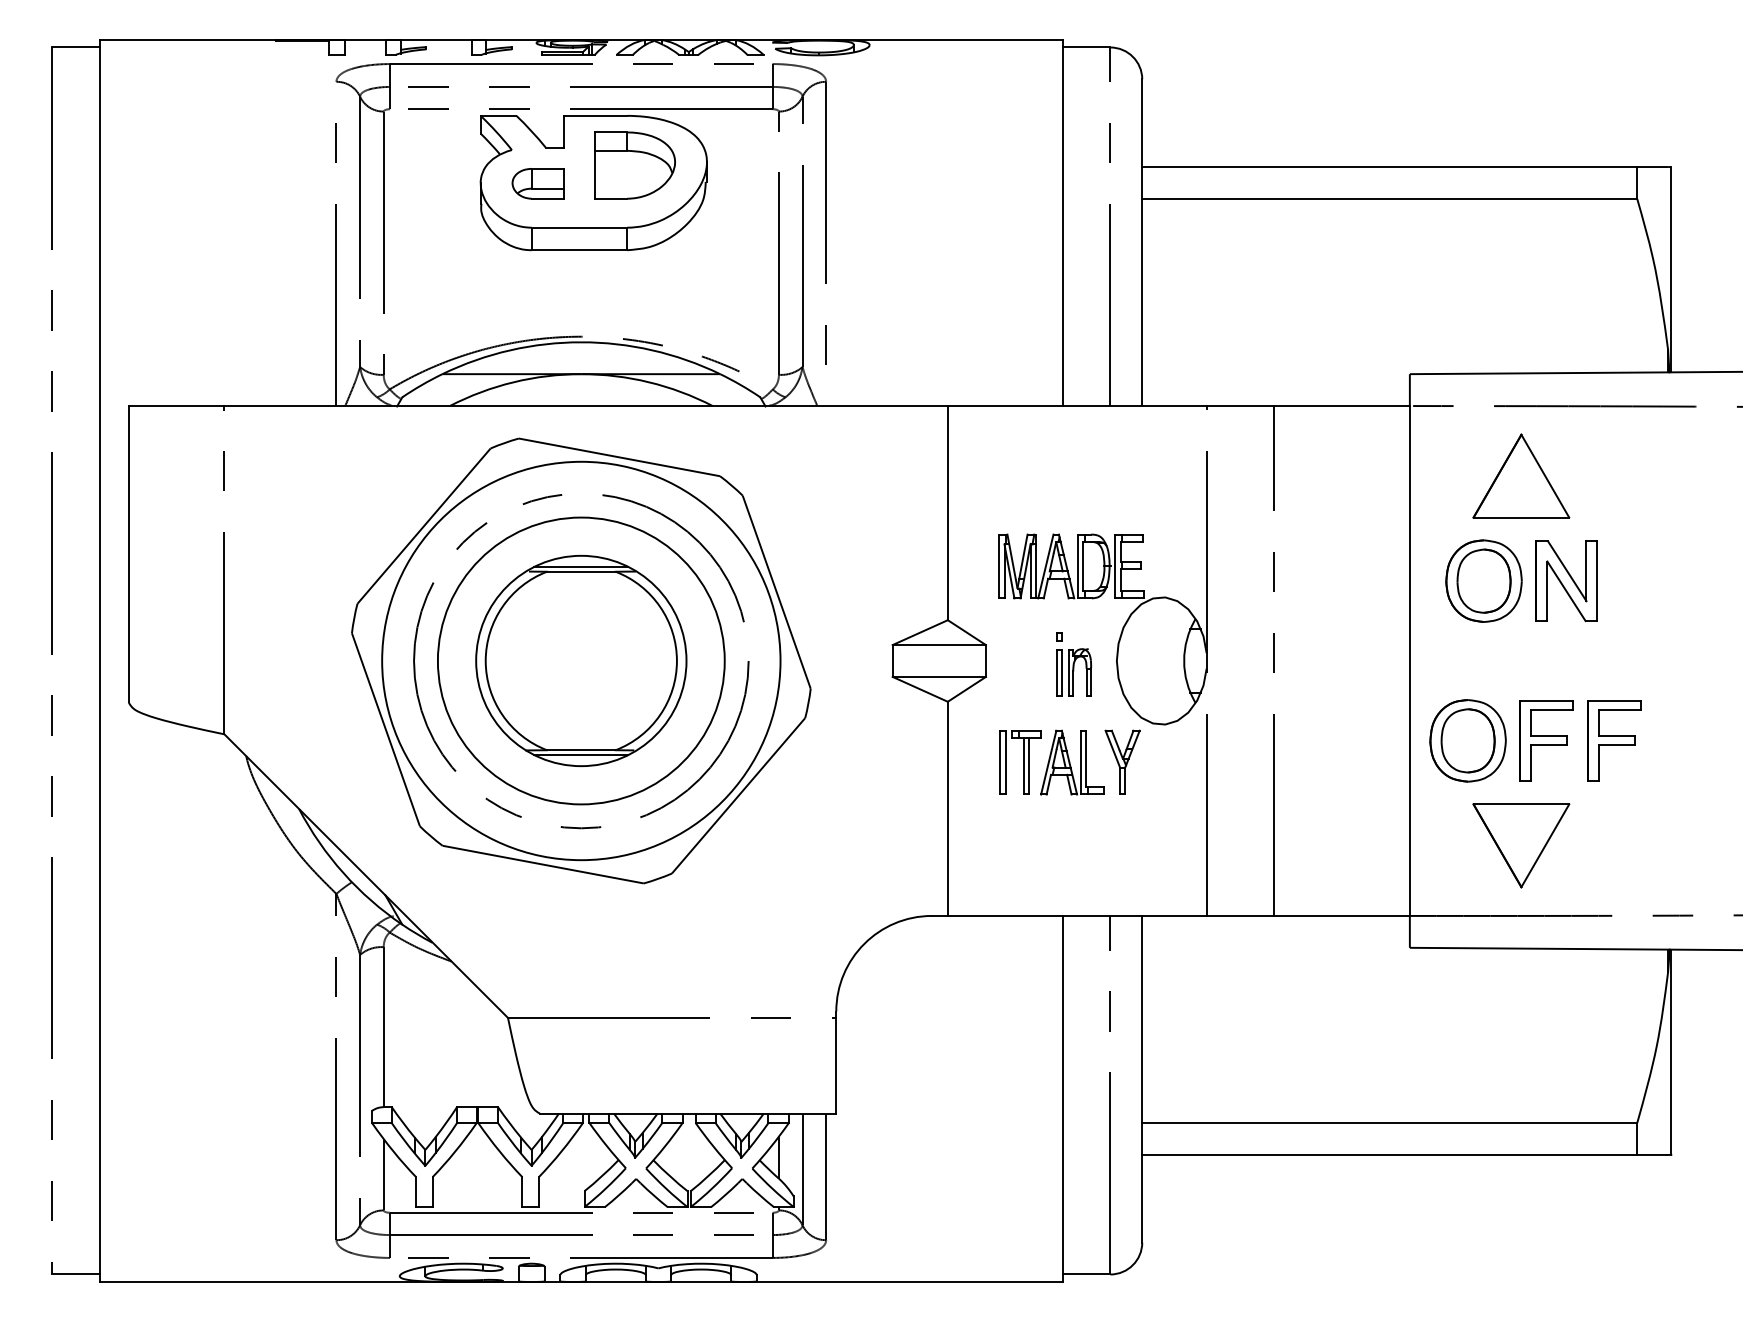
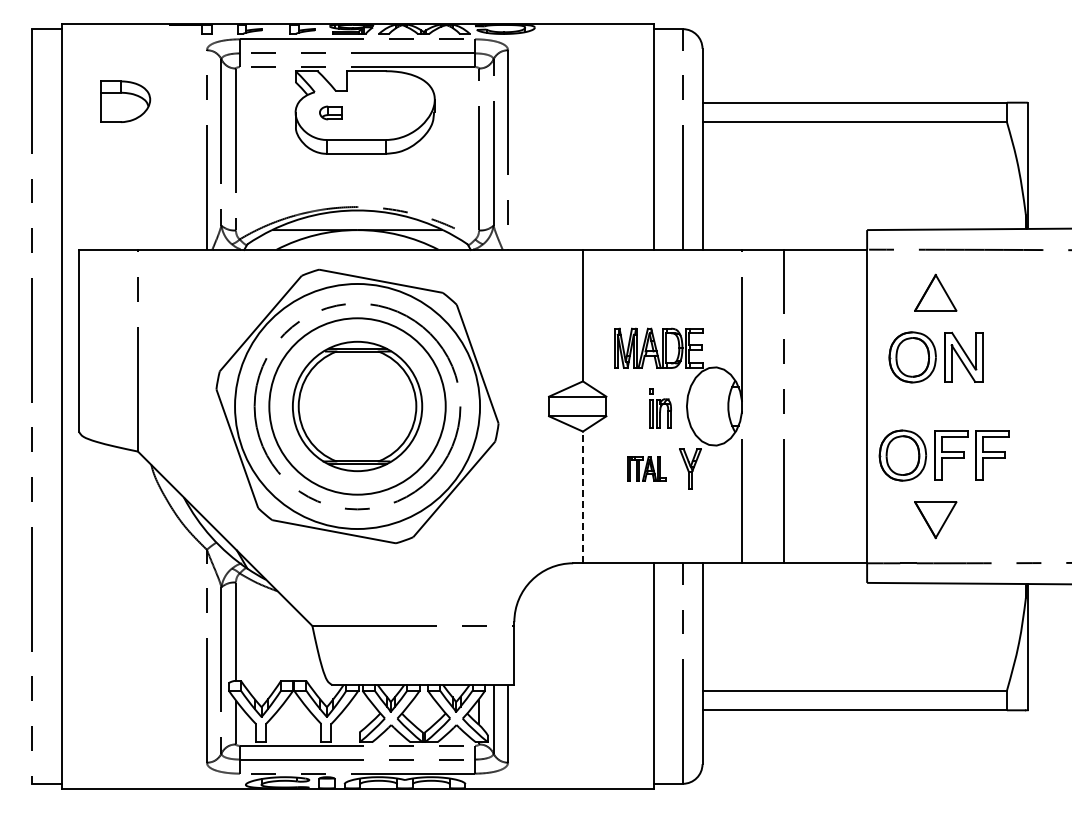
part: (634, 165) -> (125, 101), moved
part: (537, 182) -> (330, 112), size x0.7
part: (1521, 475) -> (935, 292), size x0.7
part: (1051, 761) -> (646, 468), size x0.6
line: (947, 808) -> (582, 497), solid -> dashed
part: (1521, 844) -> (935, 519), size x0.7

